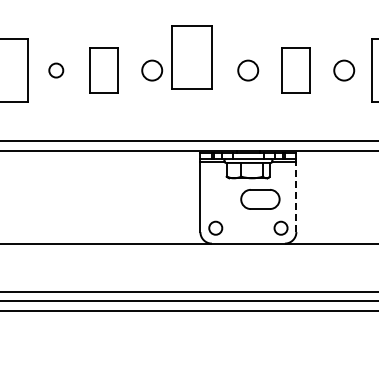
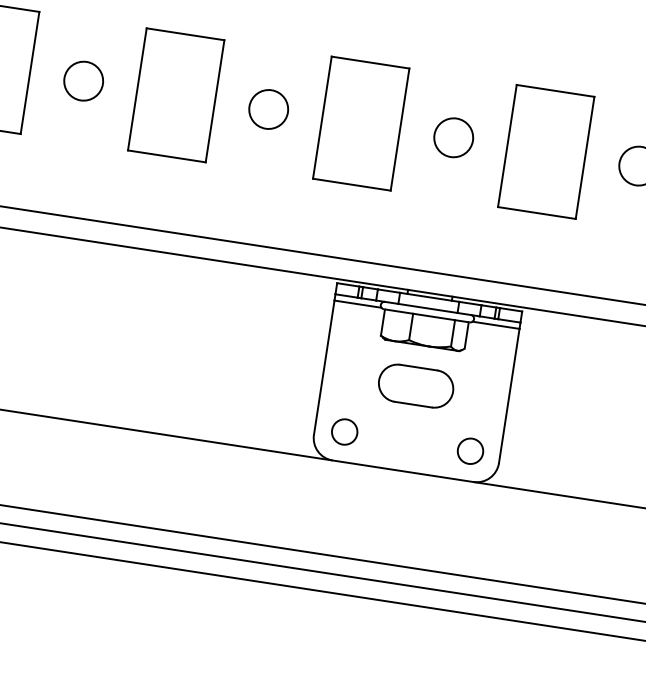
part: (191, 57) -> (359, 123), moved
circle: (56, 70) -> (84, 81), size x1.43
part: (103, 70) -> (174, 94), size x1.43
part: (295, 70) -> (544, 151), size x1.43
line: (296, 197) -> (509, 396), dashed -> solid
part: (260, 199) -> (416, 386), moved

